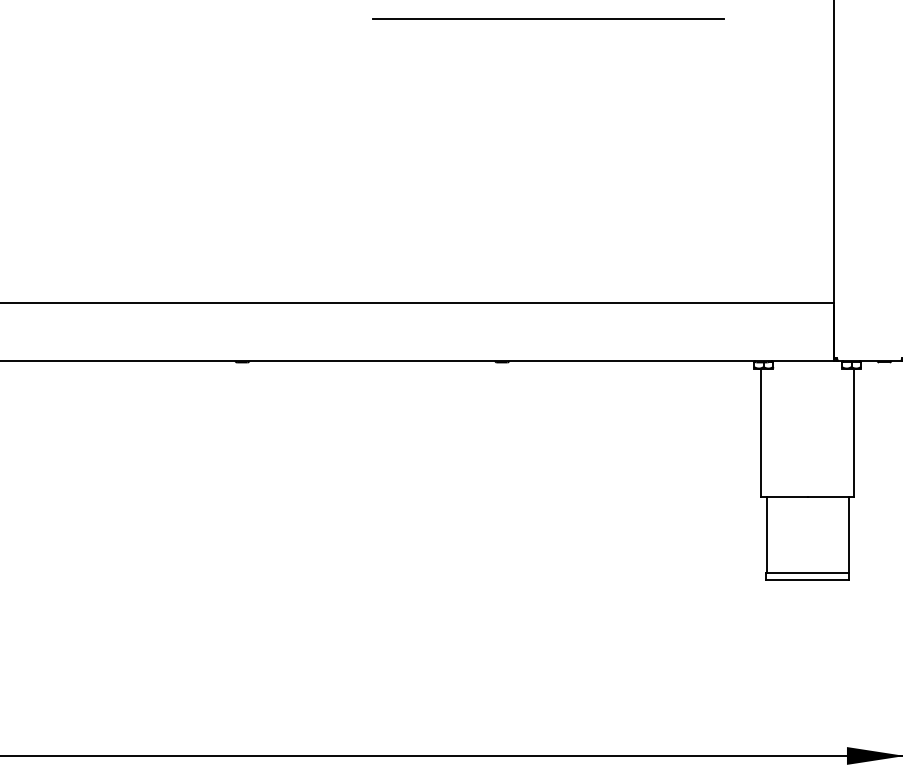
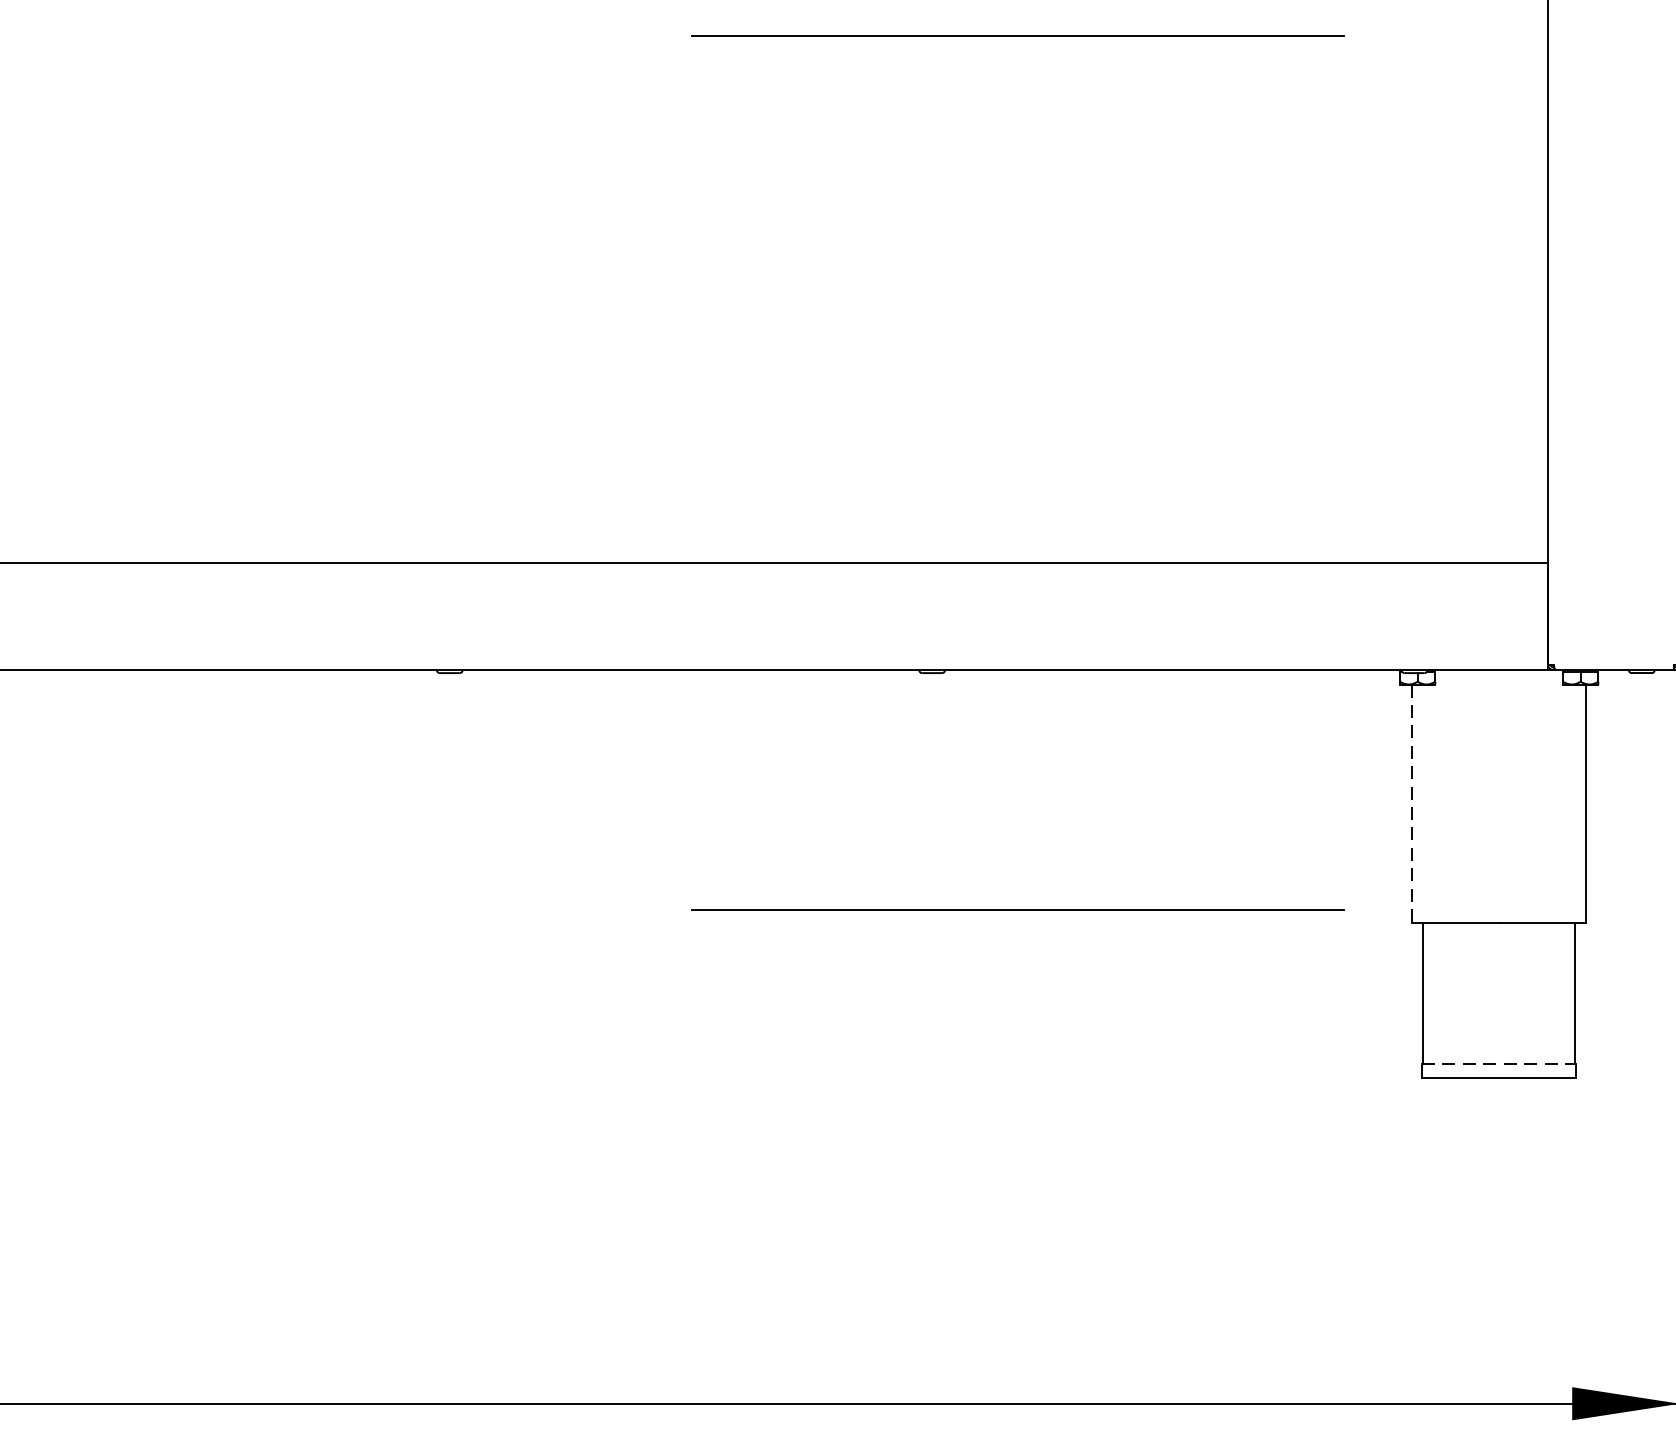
line: (760, 433) -> (1411, 805), solid -> dashed
line: (548, 489) -> (1018, 909), added
line: (807, 573) -> (1498, 1064), solid -> dashed

